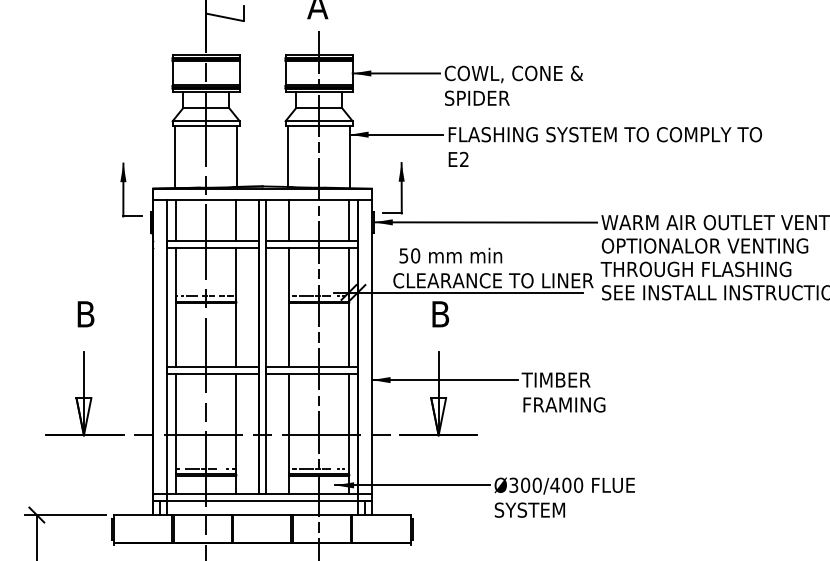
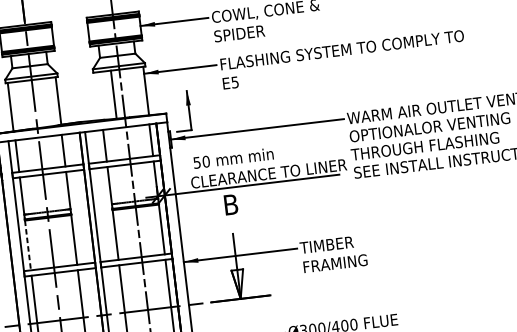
line: (288, 155) -> (113, 93), moved
text: (464, 159) -> (235, 82), E2 -> E5
line: (176, 335) -> (28, 245), solid -> dashed

